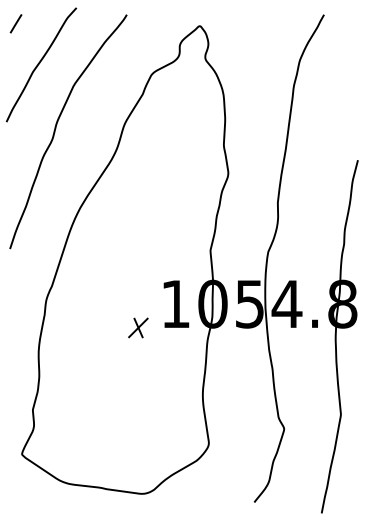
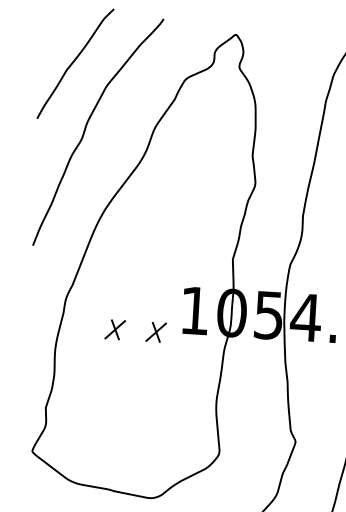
line: (15, 23) -> (52, 20), removed
part: (97, 327) -> (115, 329), added

